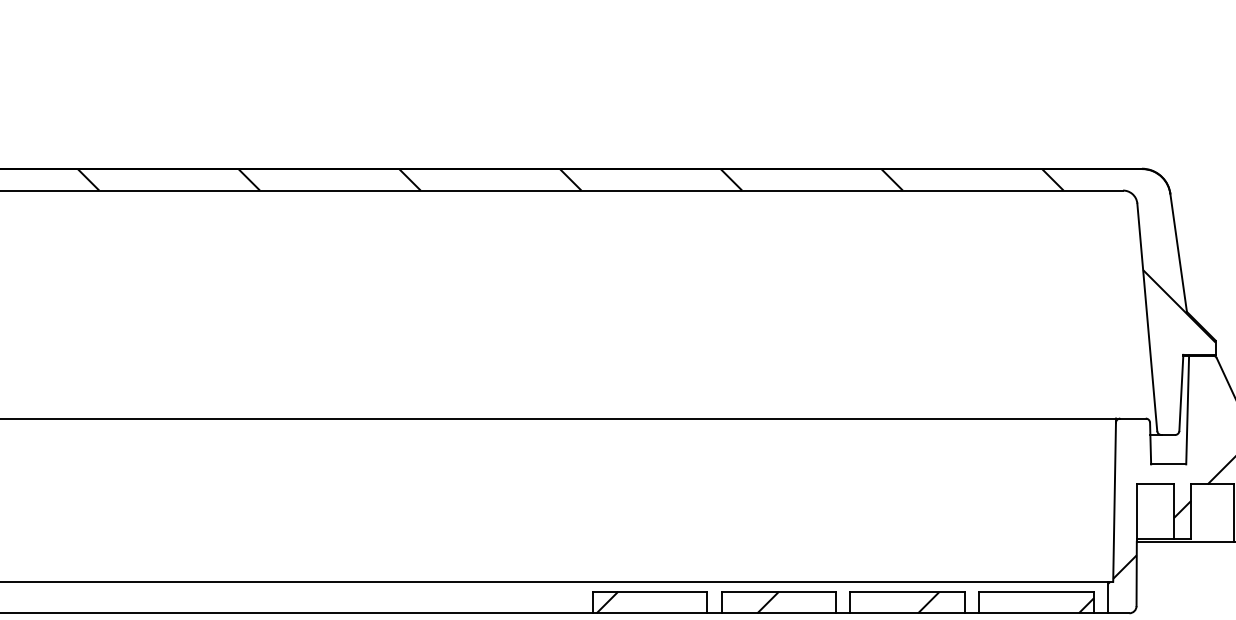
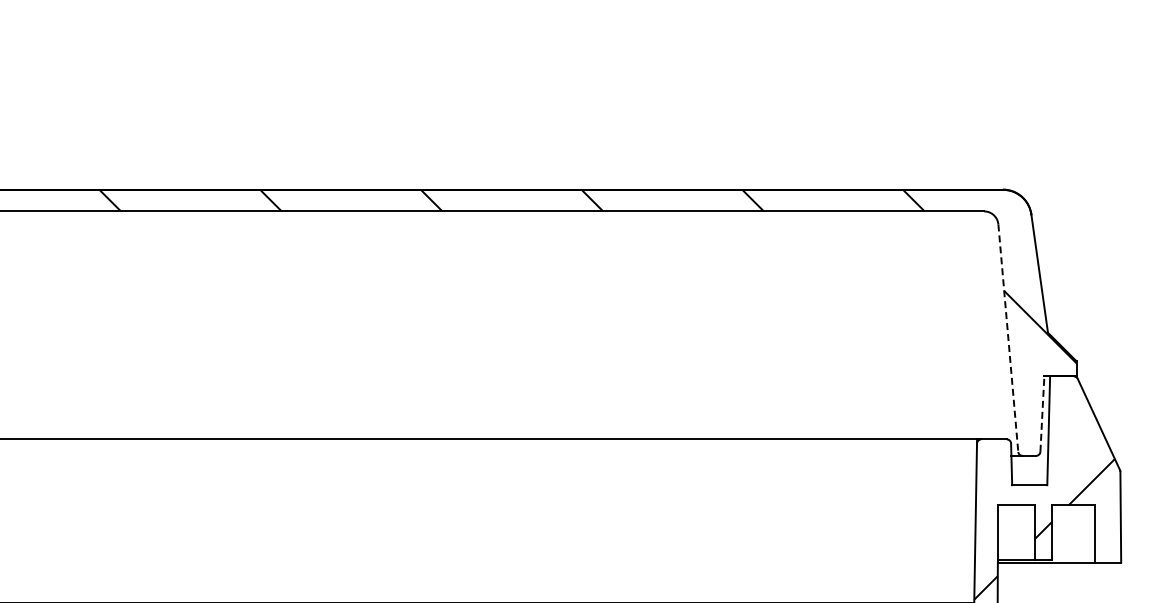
line: (1147, 317) -> (1008, 338), solid -> dashed
line: (1181, 392) -> (1042, 413), solid -> dashed

